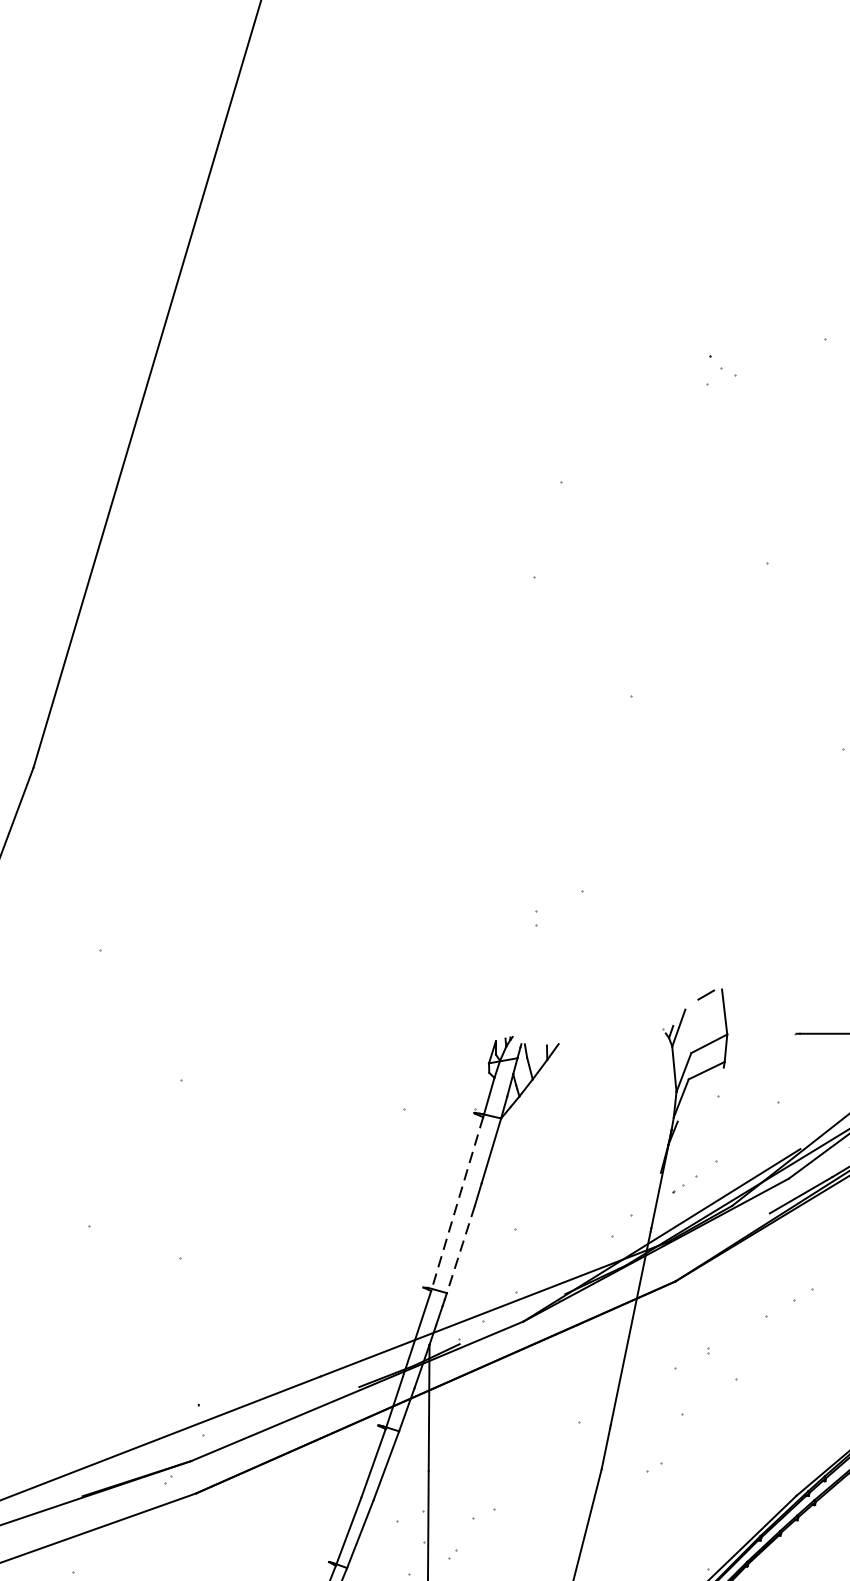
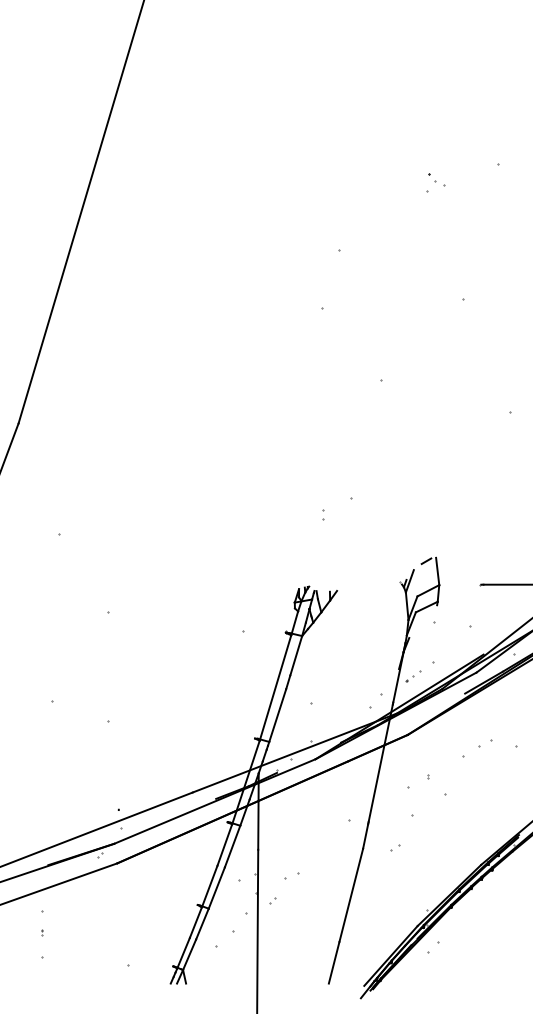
line: (457, 1204) -> (275, 688), dashed -> solid
line: (460, 1249) -> (277, 715), dashed -> solid

